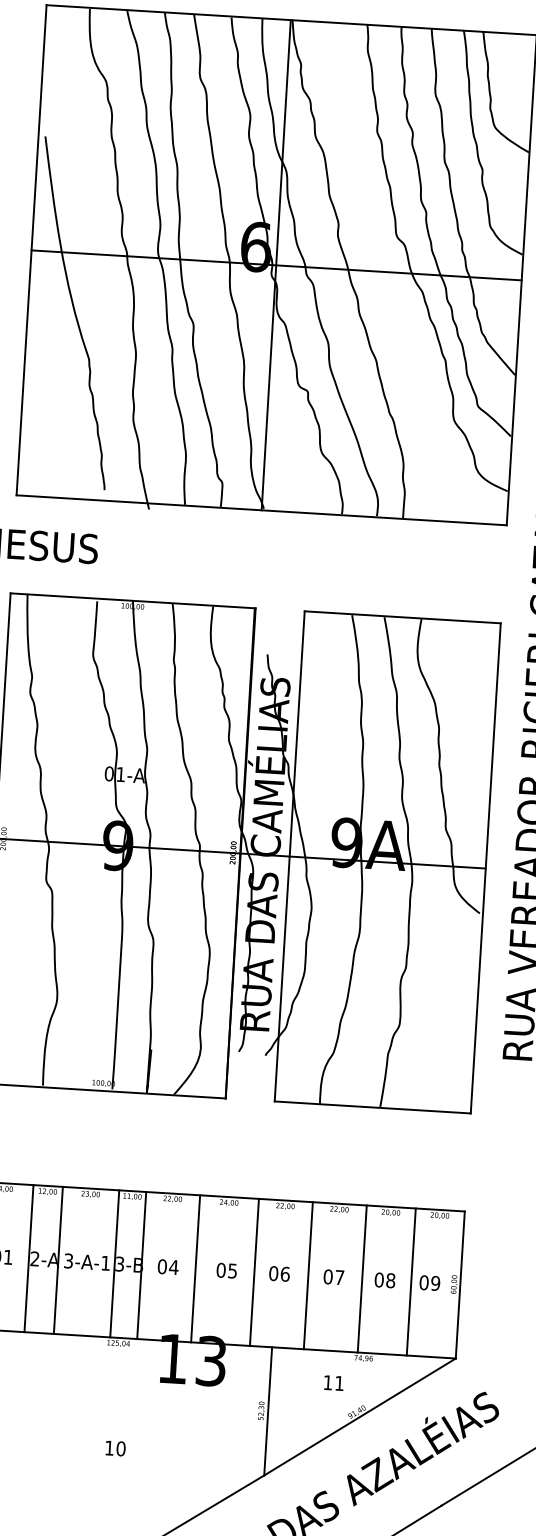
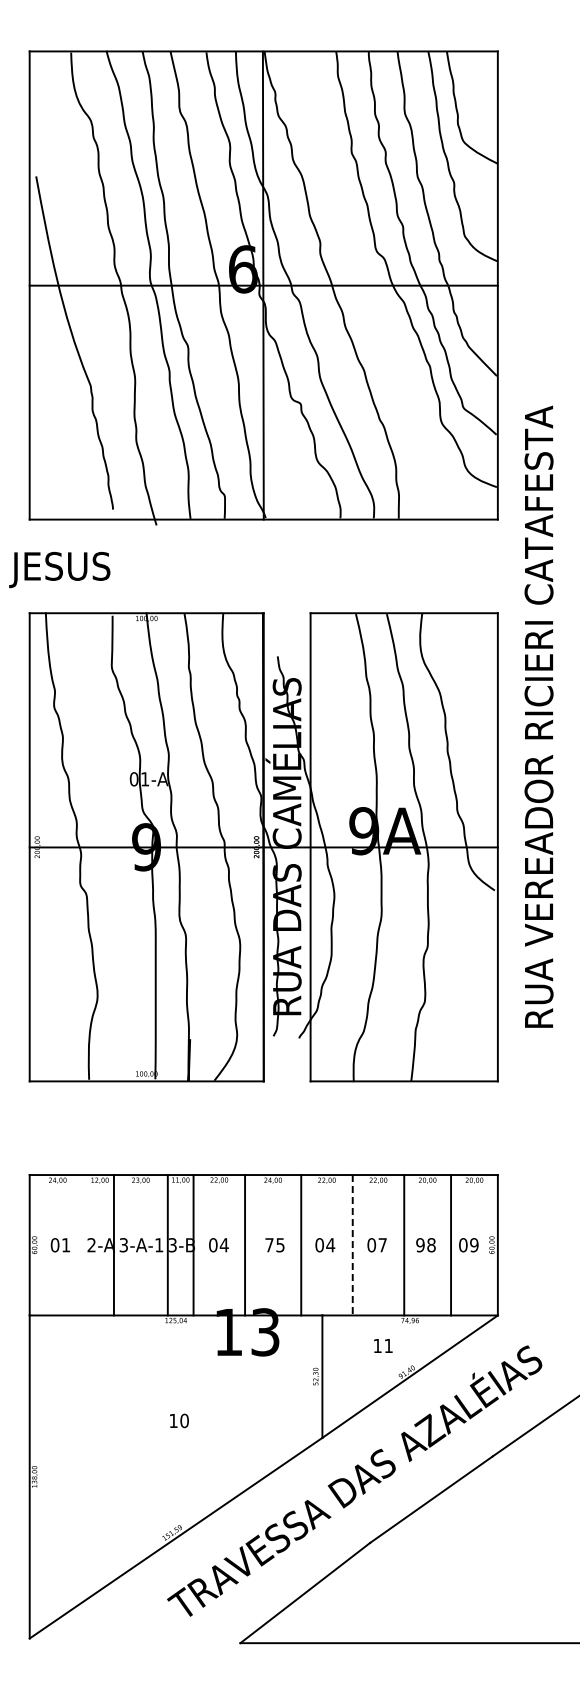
line: (28, 1258) -> (85, 1245), removed
text: (221, 1270) -> (269, 1245), 05 -> 75
text: (285, 1274) -> (330, 1245), 06 -> 04
line: (308, 1275) -> (352, 1245), solid -> dashed
text: (379, 1280) -> (420, 1245), 08 -> 98

